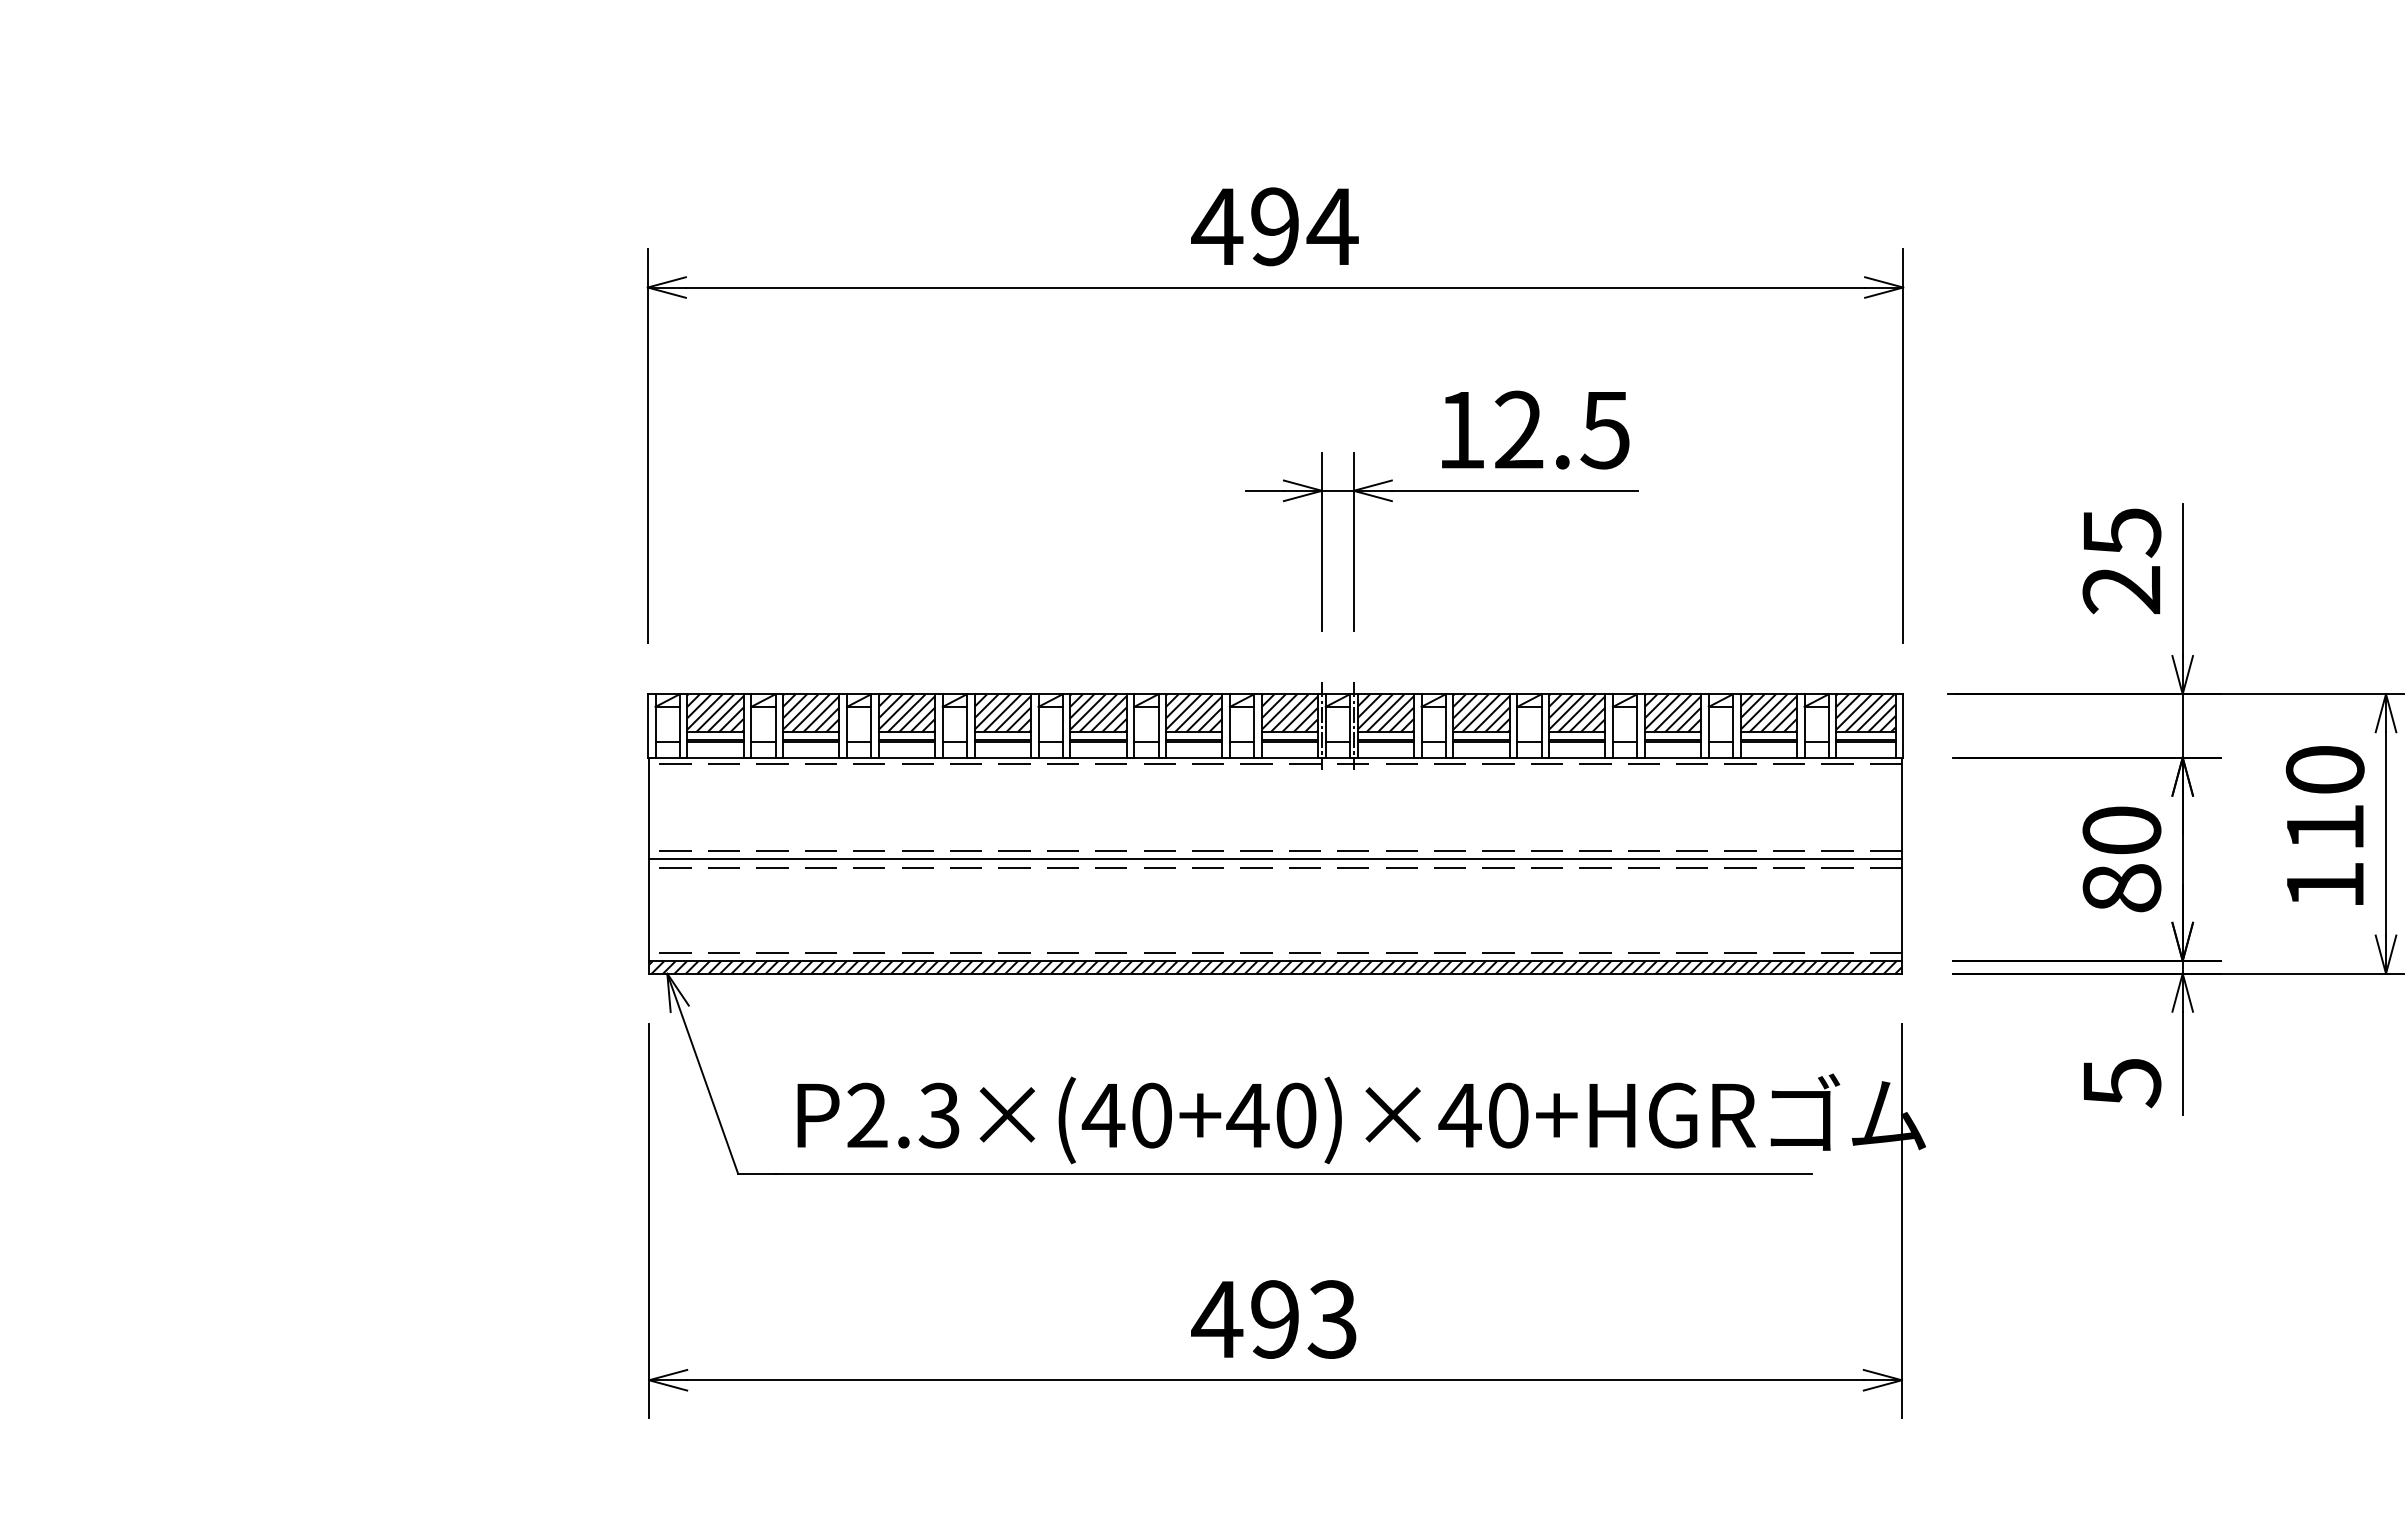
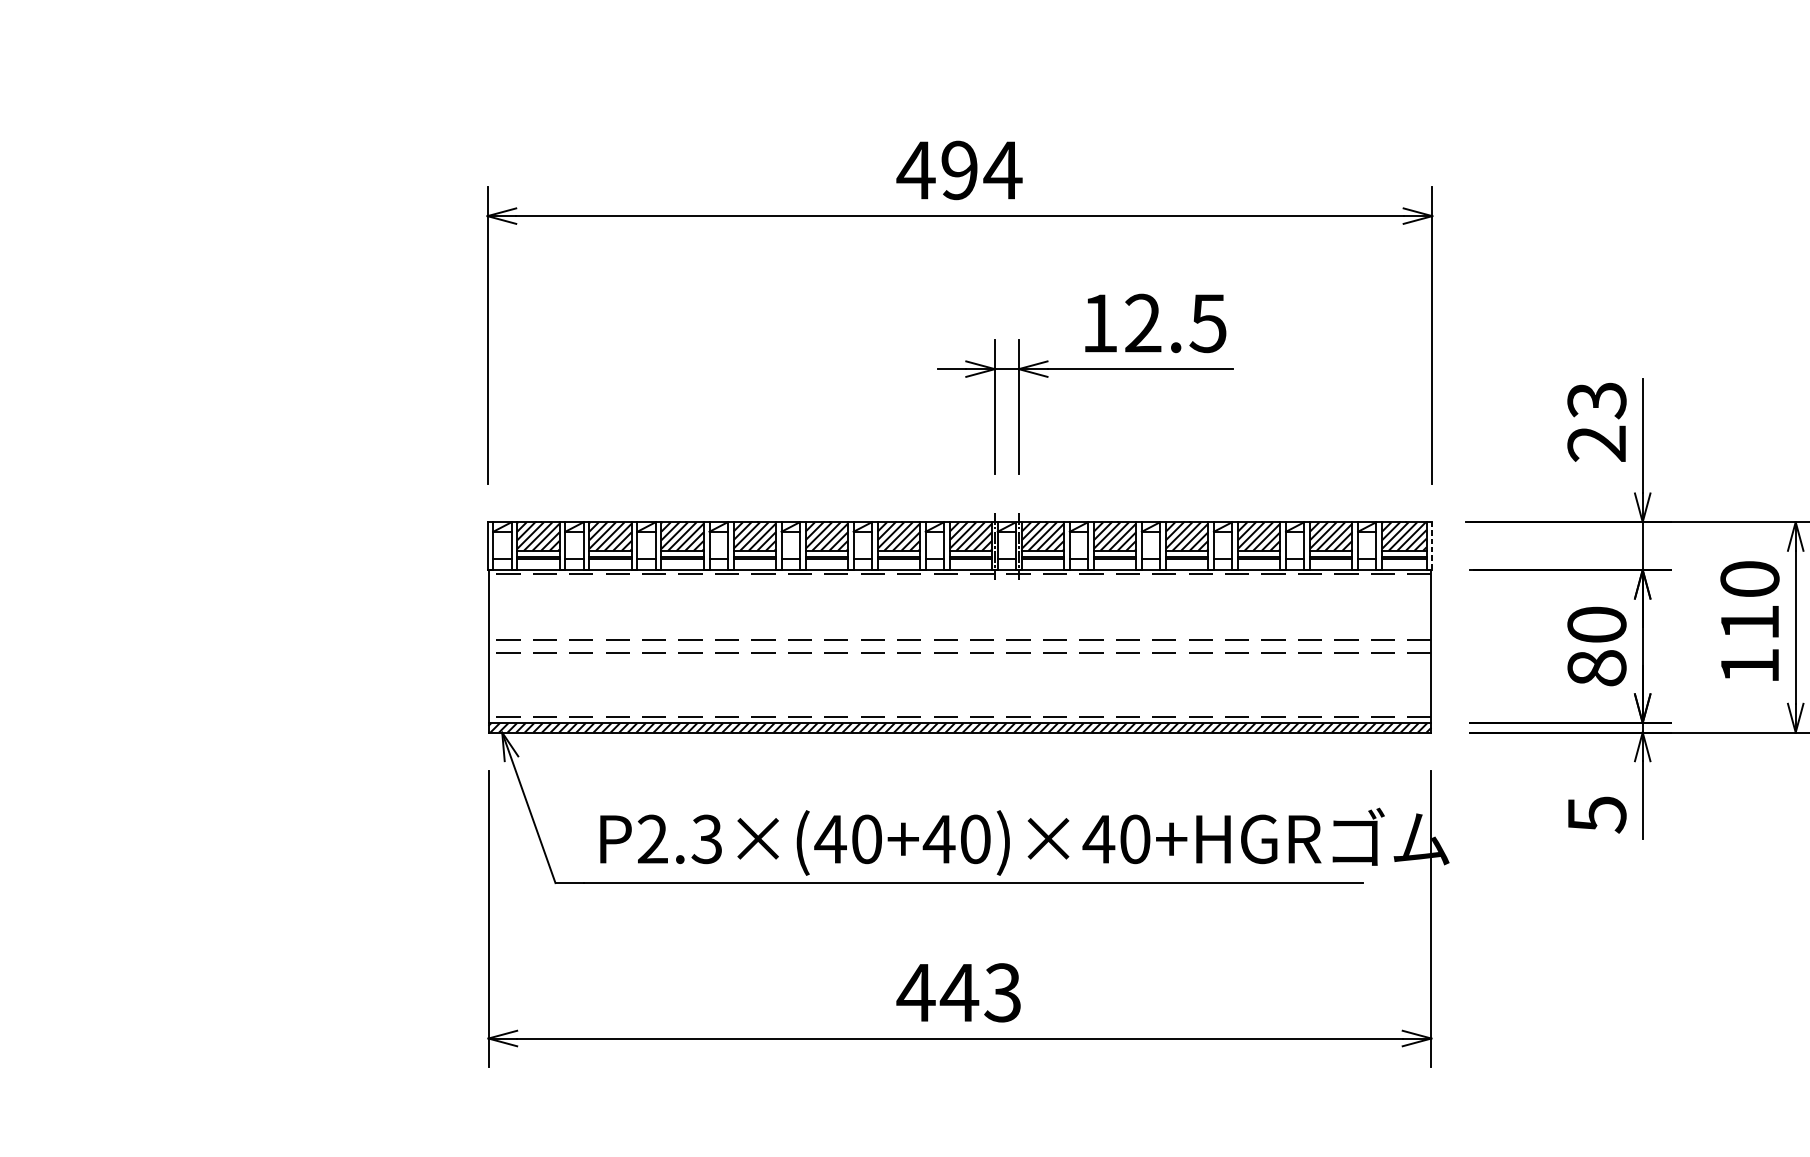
text: (2121, 532) -> (1596, 400), 25 -> 23
line: (1903, 725) -> (1432, 545), solid -> dashed
line: (1275, 859) -> (959, 646), removed
text: (1274, 1319) -> (959, 992), 493 -> 443

